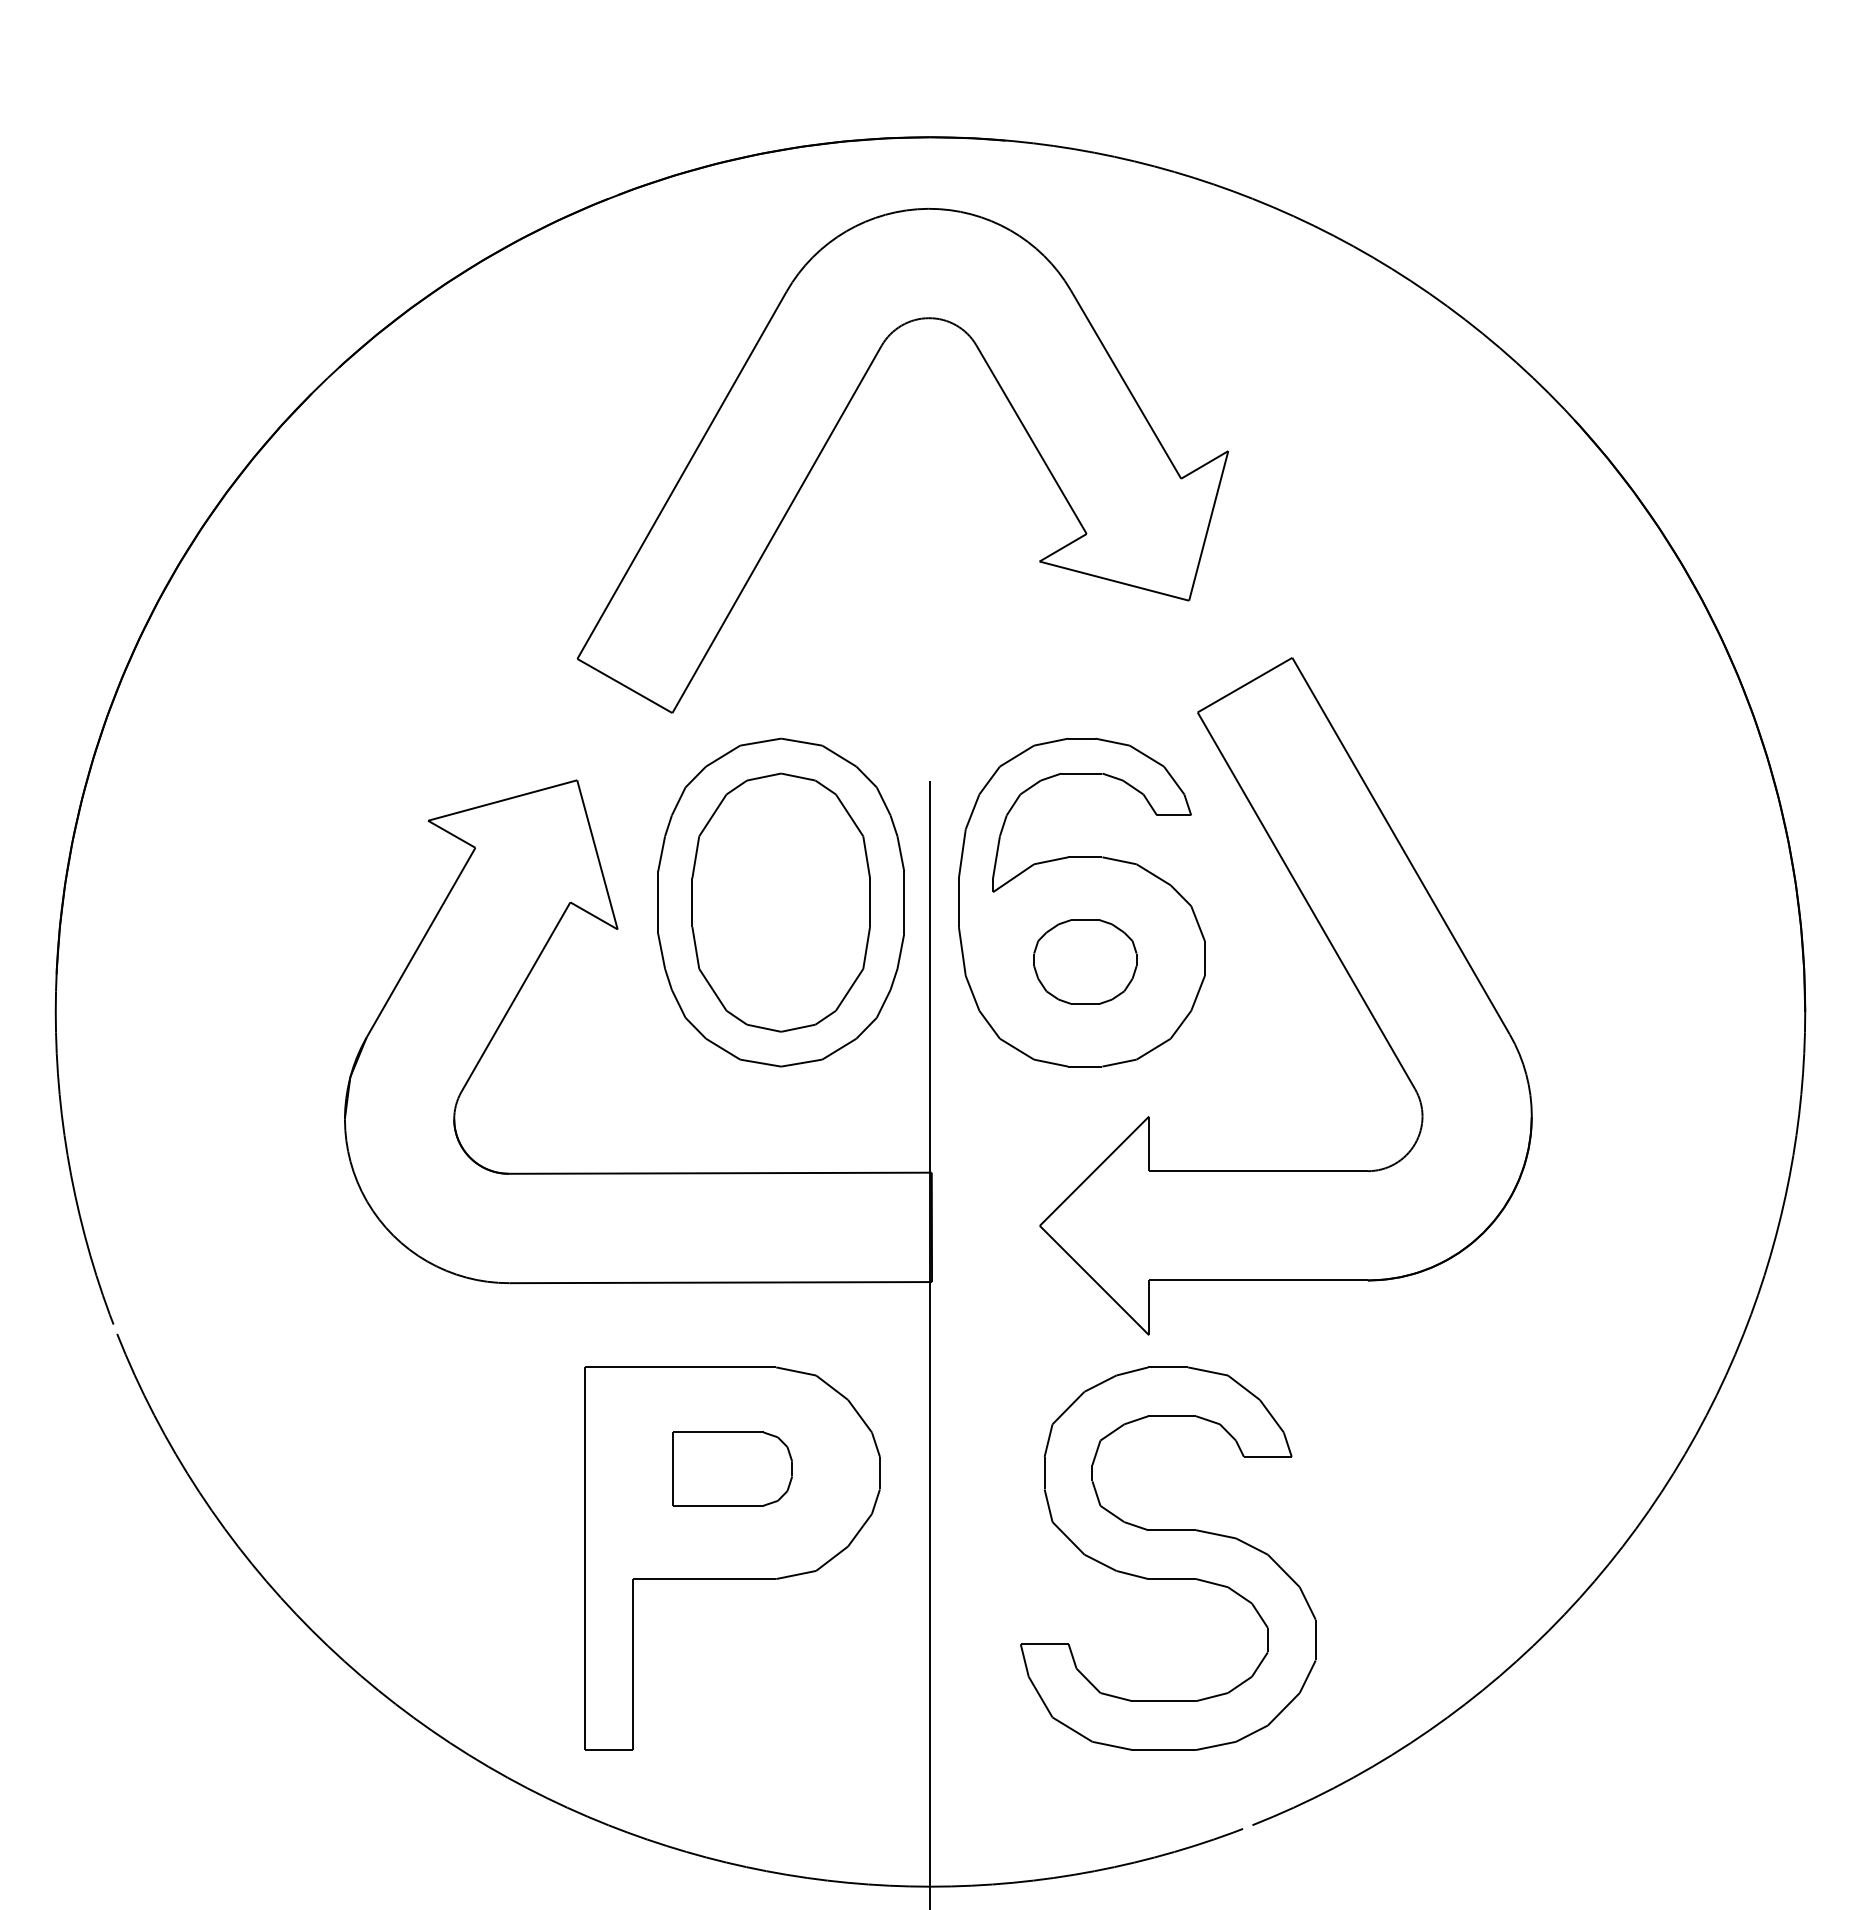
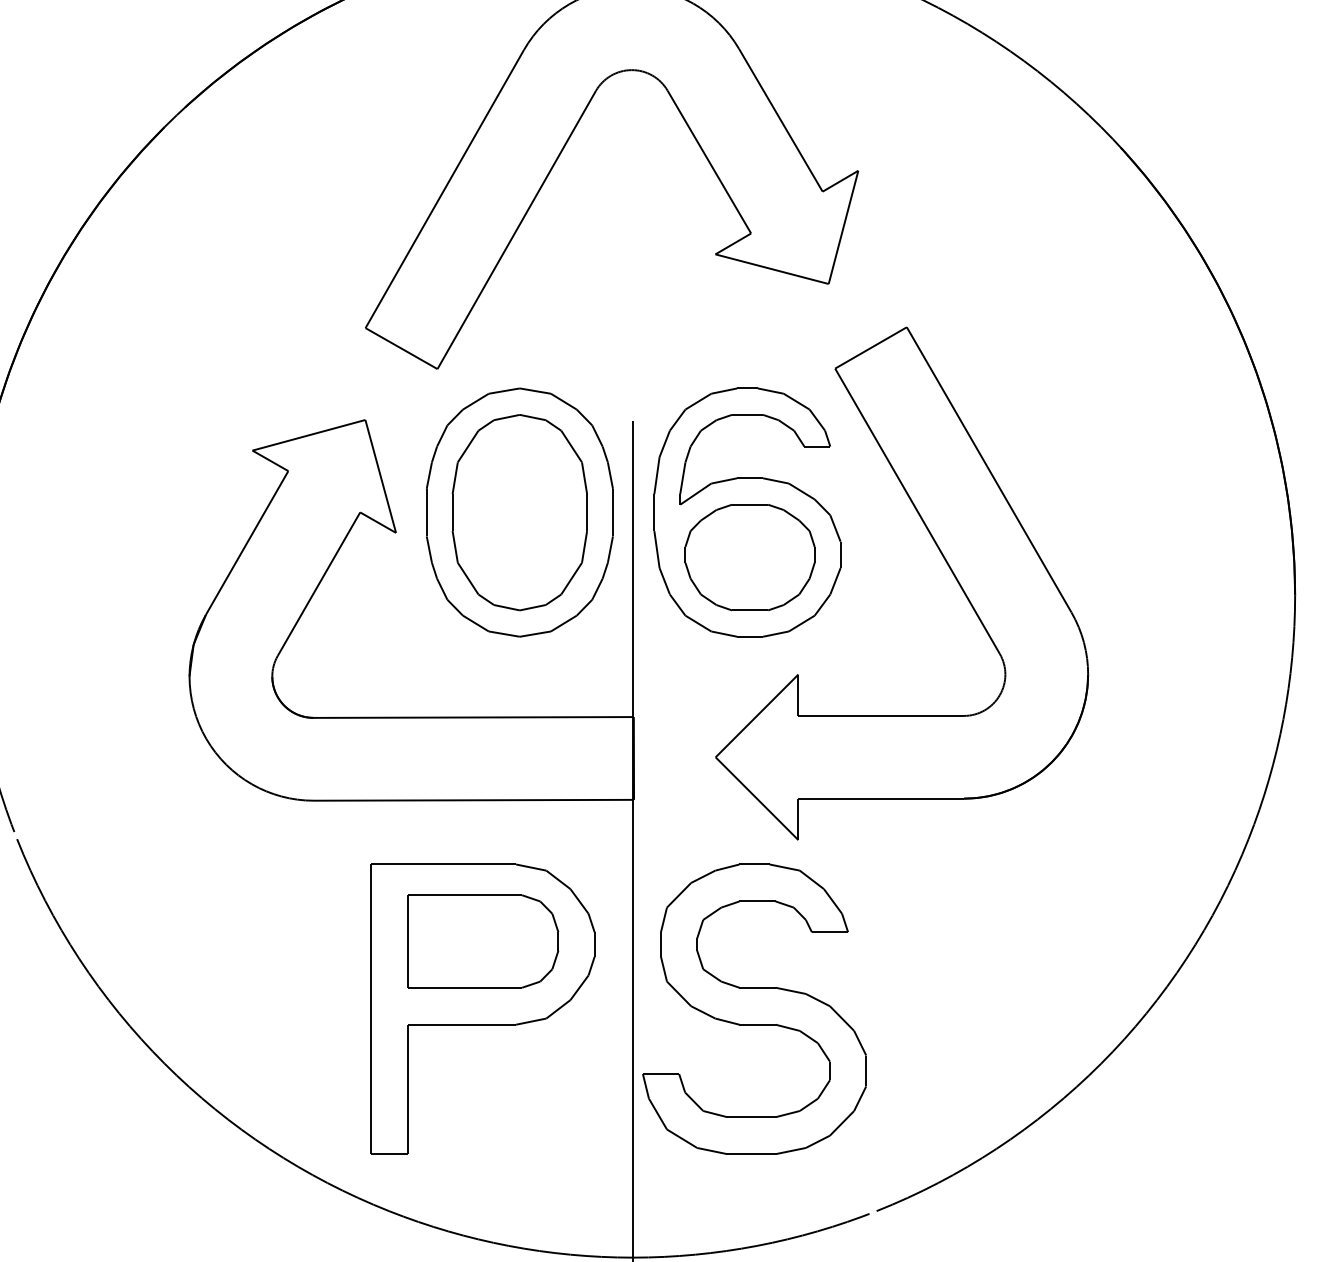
part: (1085, 961) -> (750, 557), size x1.67
part: (732, 1468) -> (482, 941), size x1.67
part: (1168, 1558) -> (754, 1009), moved

